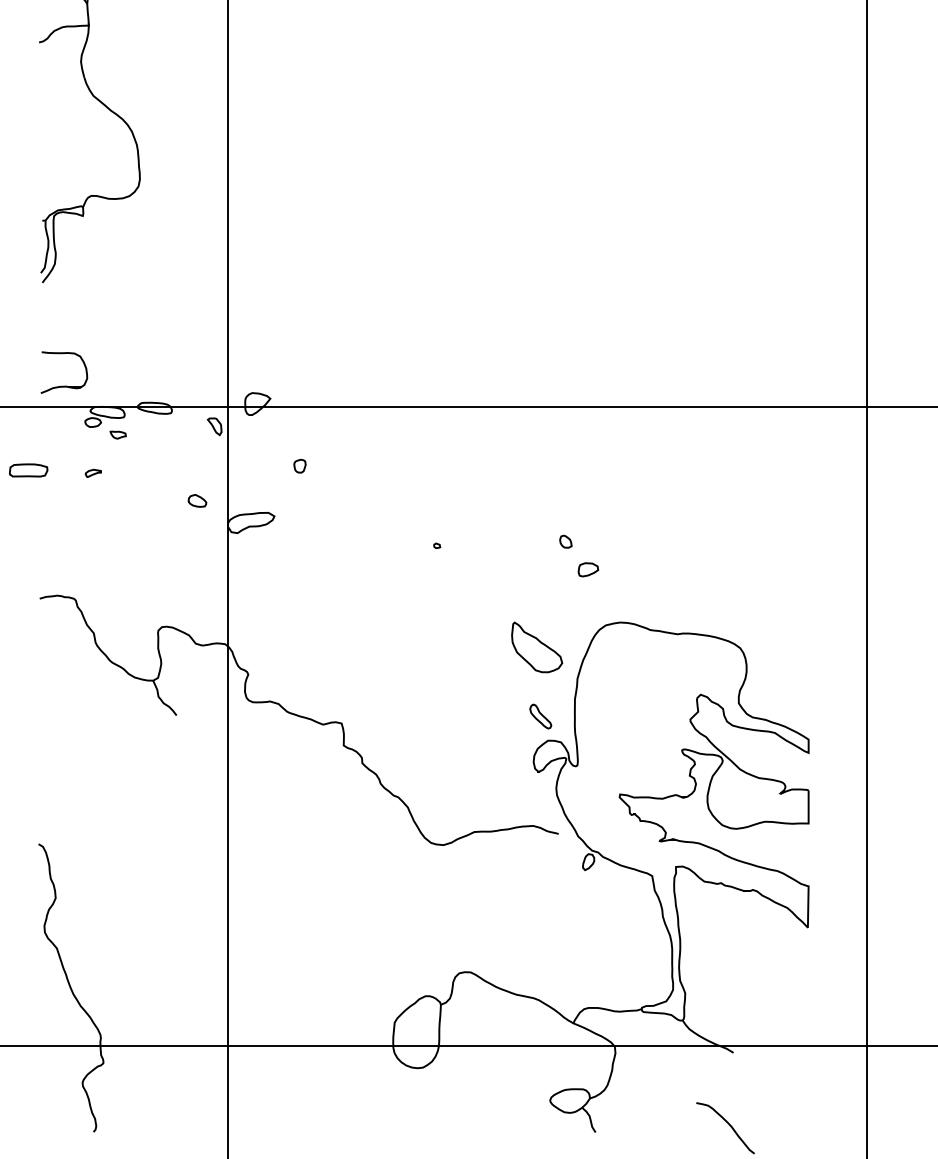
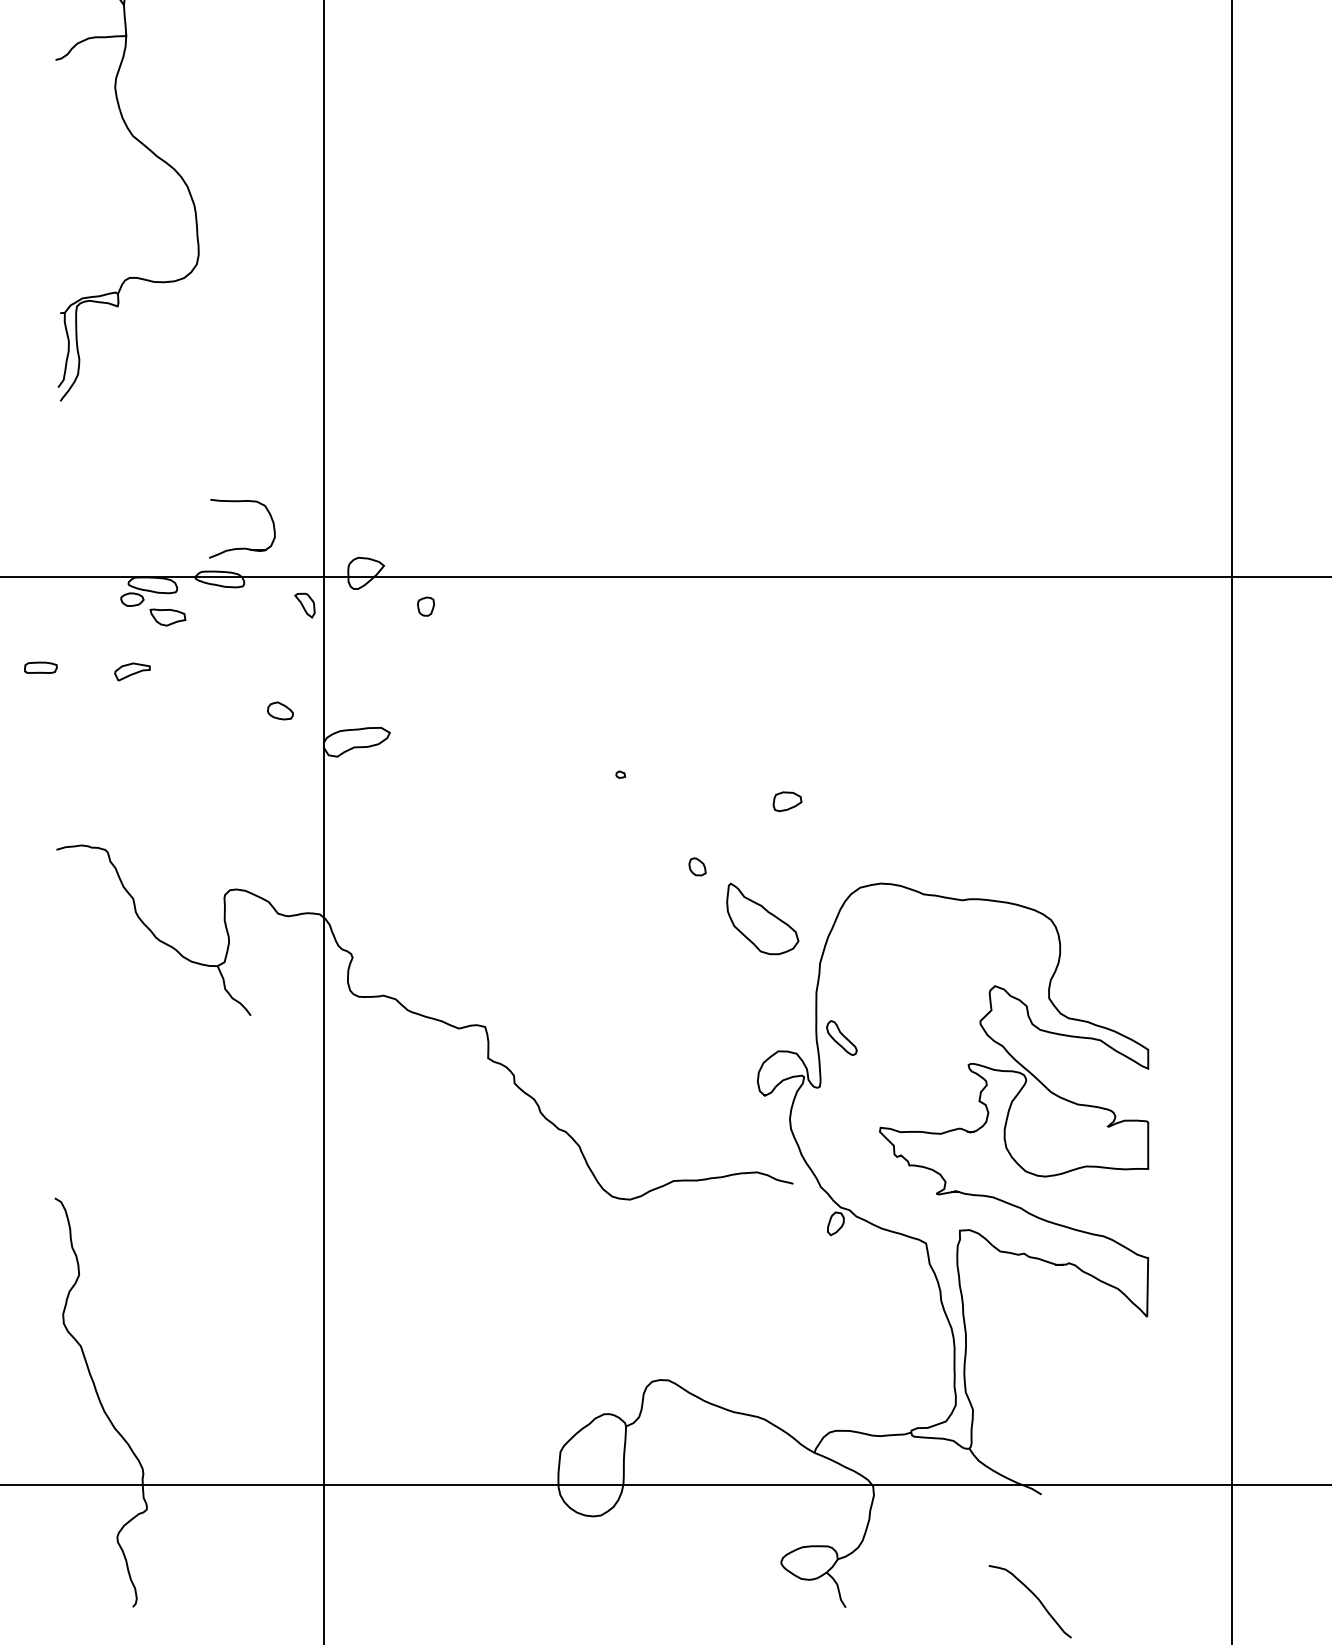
part: (64, 385) -> (242, 547), moved
part: (117, 435) -> (167, 617), size x1.6
part: (300, 466) -> (426, 606), moved
part: (28, 470) -> (40, 667), size x0.6
part: (93, 473) -> (132, 671), size x1.6
part: (565, 541) -> (697, 866), moved
part: (588, 569) -> (787, 801), moved
part: (540, 716) -> (841, 1037), moved

